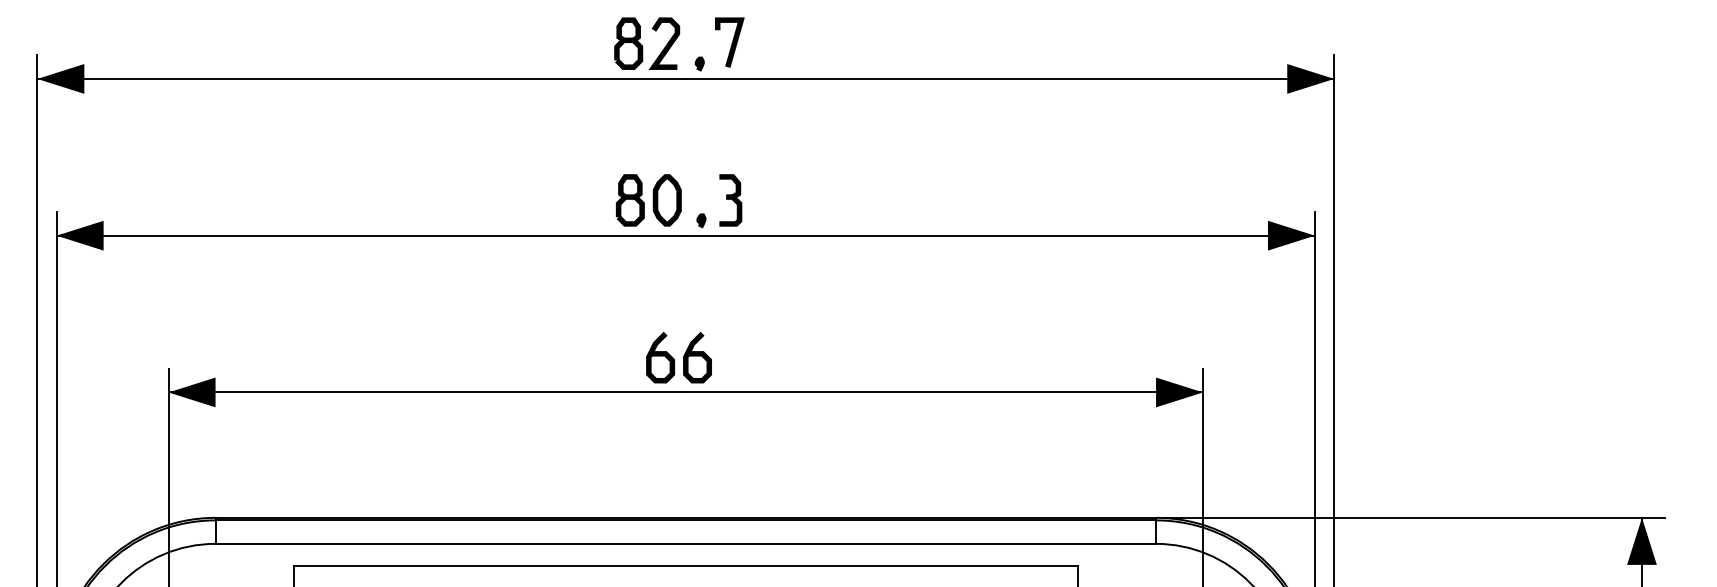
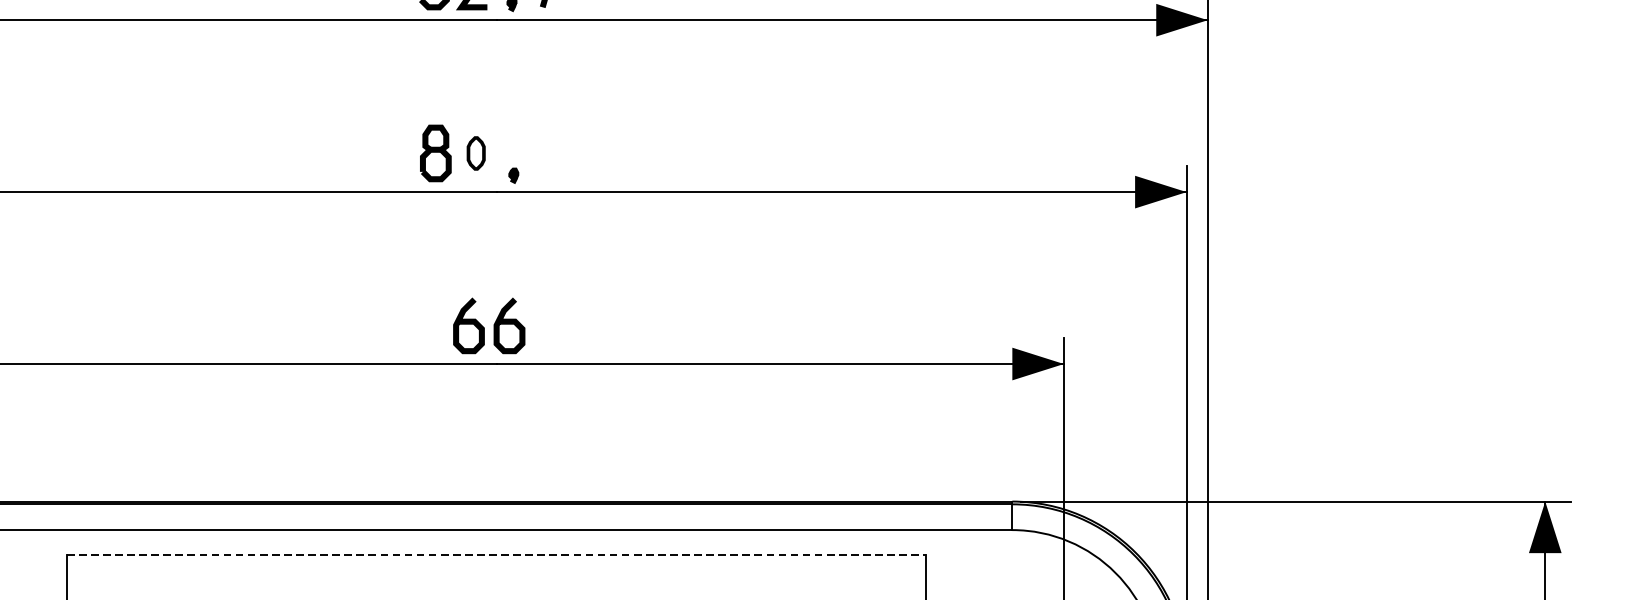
part: (666, 200) -> (475, 153), size x0.6
part: (730, 200) -> (545, 153), removed
line: (685, 566) -> (496, 554), solid -> dashed

